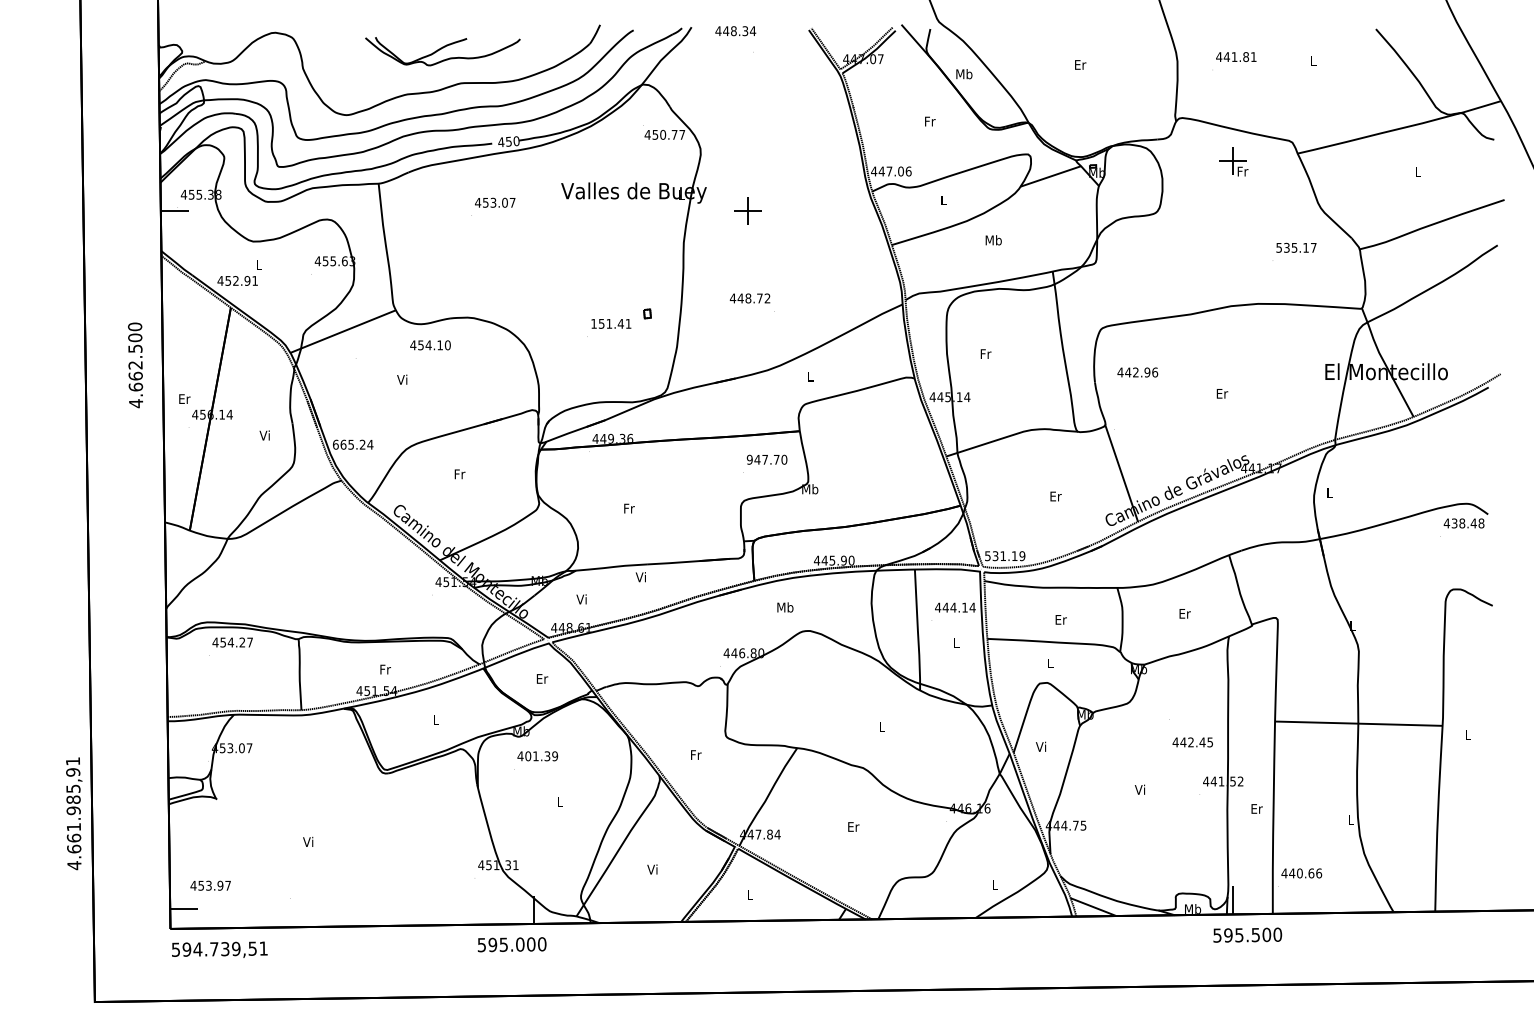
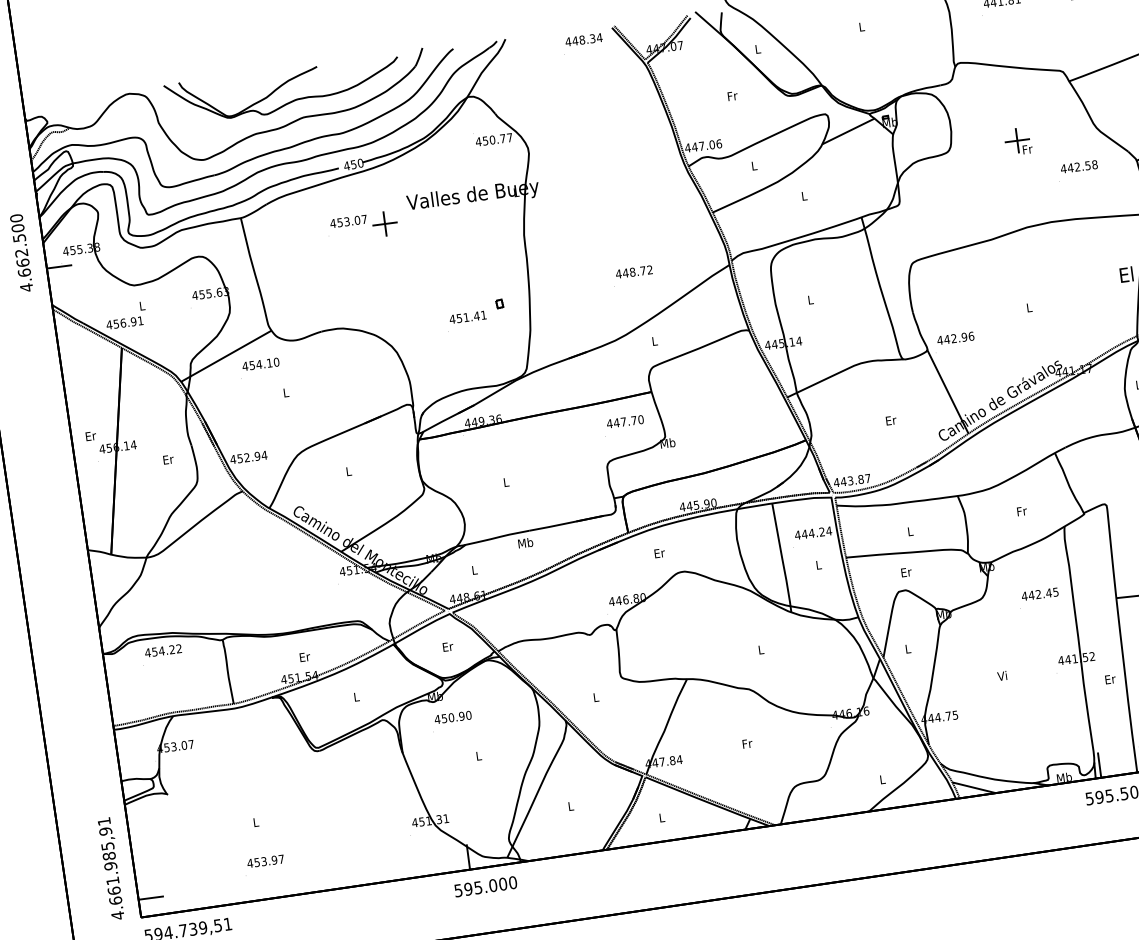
text: (735, 31) -> (583, 40), moved
part: (442, 51) -> (282, 90), size x1.67
text: (1080, 64) -> (861, 26), Er -> L
text: (964, 74) -> (758, 49), Mb -> L
part: (1233, 161) -> (1017, 141), moved
part: (747, 210) -> (384, 223), moved
text: (993, 240) -> (804, 196), Mb -> L
text: (1296, 247) -> (1079, 166), 535.17 -> 442.58
text: (235, 280) -> (122, 322), 452.91 -> 456.91
text: (749, 298) -> (633, 272), moved
text: (593, 323) -> (451, 319), 151.41 -> 451.41
text: (430, 345) -> (260, 364), moved
text: (985, 353) -> (810, 299), Fr -> L
text: (135, 365) -> (21, 253), moved
text: (1137, 372) -> (955, 338), moved
text: (402, 379) -> (285, 392), Vi -> L
text: (1222, 393) -> (1029, 307), Er -> L
text: (265, 435) -> (168, 459), Vi -> Er
text: (348, 444) -> (244, 457), 665.24 -> 452.94
text: (749, 459) -> (609, 423), 947.70 -> 447.70
text: (459, 474) -> (348, 471), Fr -> L
text: (629, 508) -> (506, 482), Fr -> L
text: (1004, 556) -> (851, 481), 531.19 -> 443.87
text: (641, 577) -> (525, 543), Vi -> Mb
text: (581, 599) -> (474, 570), Vi -> L
text: (785, 607) -> (659, 553), Mb -> Er
text: (964, 607) -> (821, 531), 444.14 -> 444.24
text: (1184, 613) -> (1021, 511), Er -> Fr
text: (1060, 619) -> (909, 531), Er -> L
text: (249, 642) -> (178, 648), 454.27 -> 454.22
text: (1050, 663) -> (906, 572), L -> Er
text: (385, 669) -> (304, 657), Fr -> Er
text: (1192, 742) -> (1039, 594), moved
text: (1041, 746) -> (907, 648), Vi -> L
text: (696, 754) -> (596, 696), Fr -> L
text: (541, 756) -> (456, 717), 401.39 -> 450.90
text: (74, 813) -> (111, 868), moved
text: (853, 826) -> (747, 743), Er -> Fr
text: (308, 841) -> (255, 821), Vi -> L
text: (652, 869) -> (570, 806), Vi -> L
text: (210, 885) -> (265, 861), moved
text: (511, 944) -> (485, 886), moved

